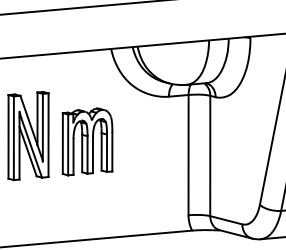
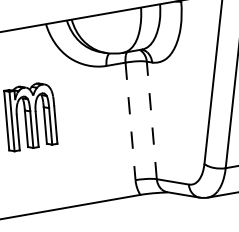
line: (188, 155) -> (130, 121), solid -> dashed
line: (210, 155) -> (152, 119), solid -> dashed

